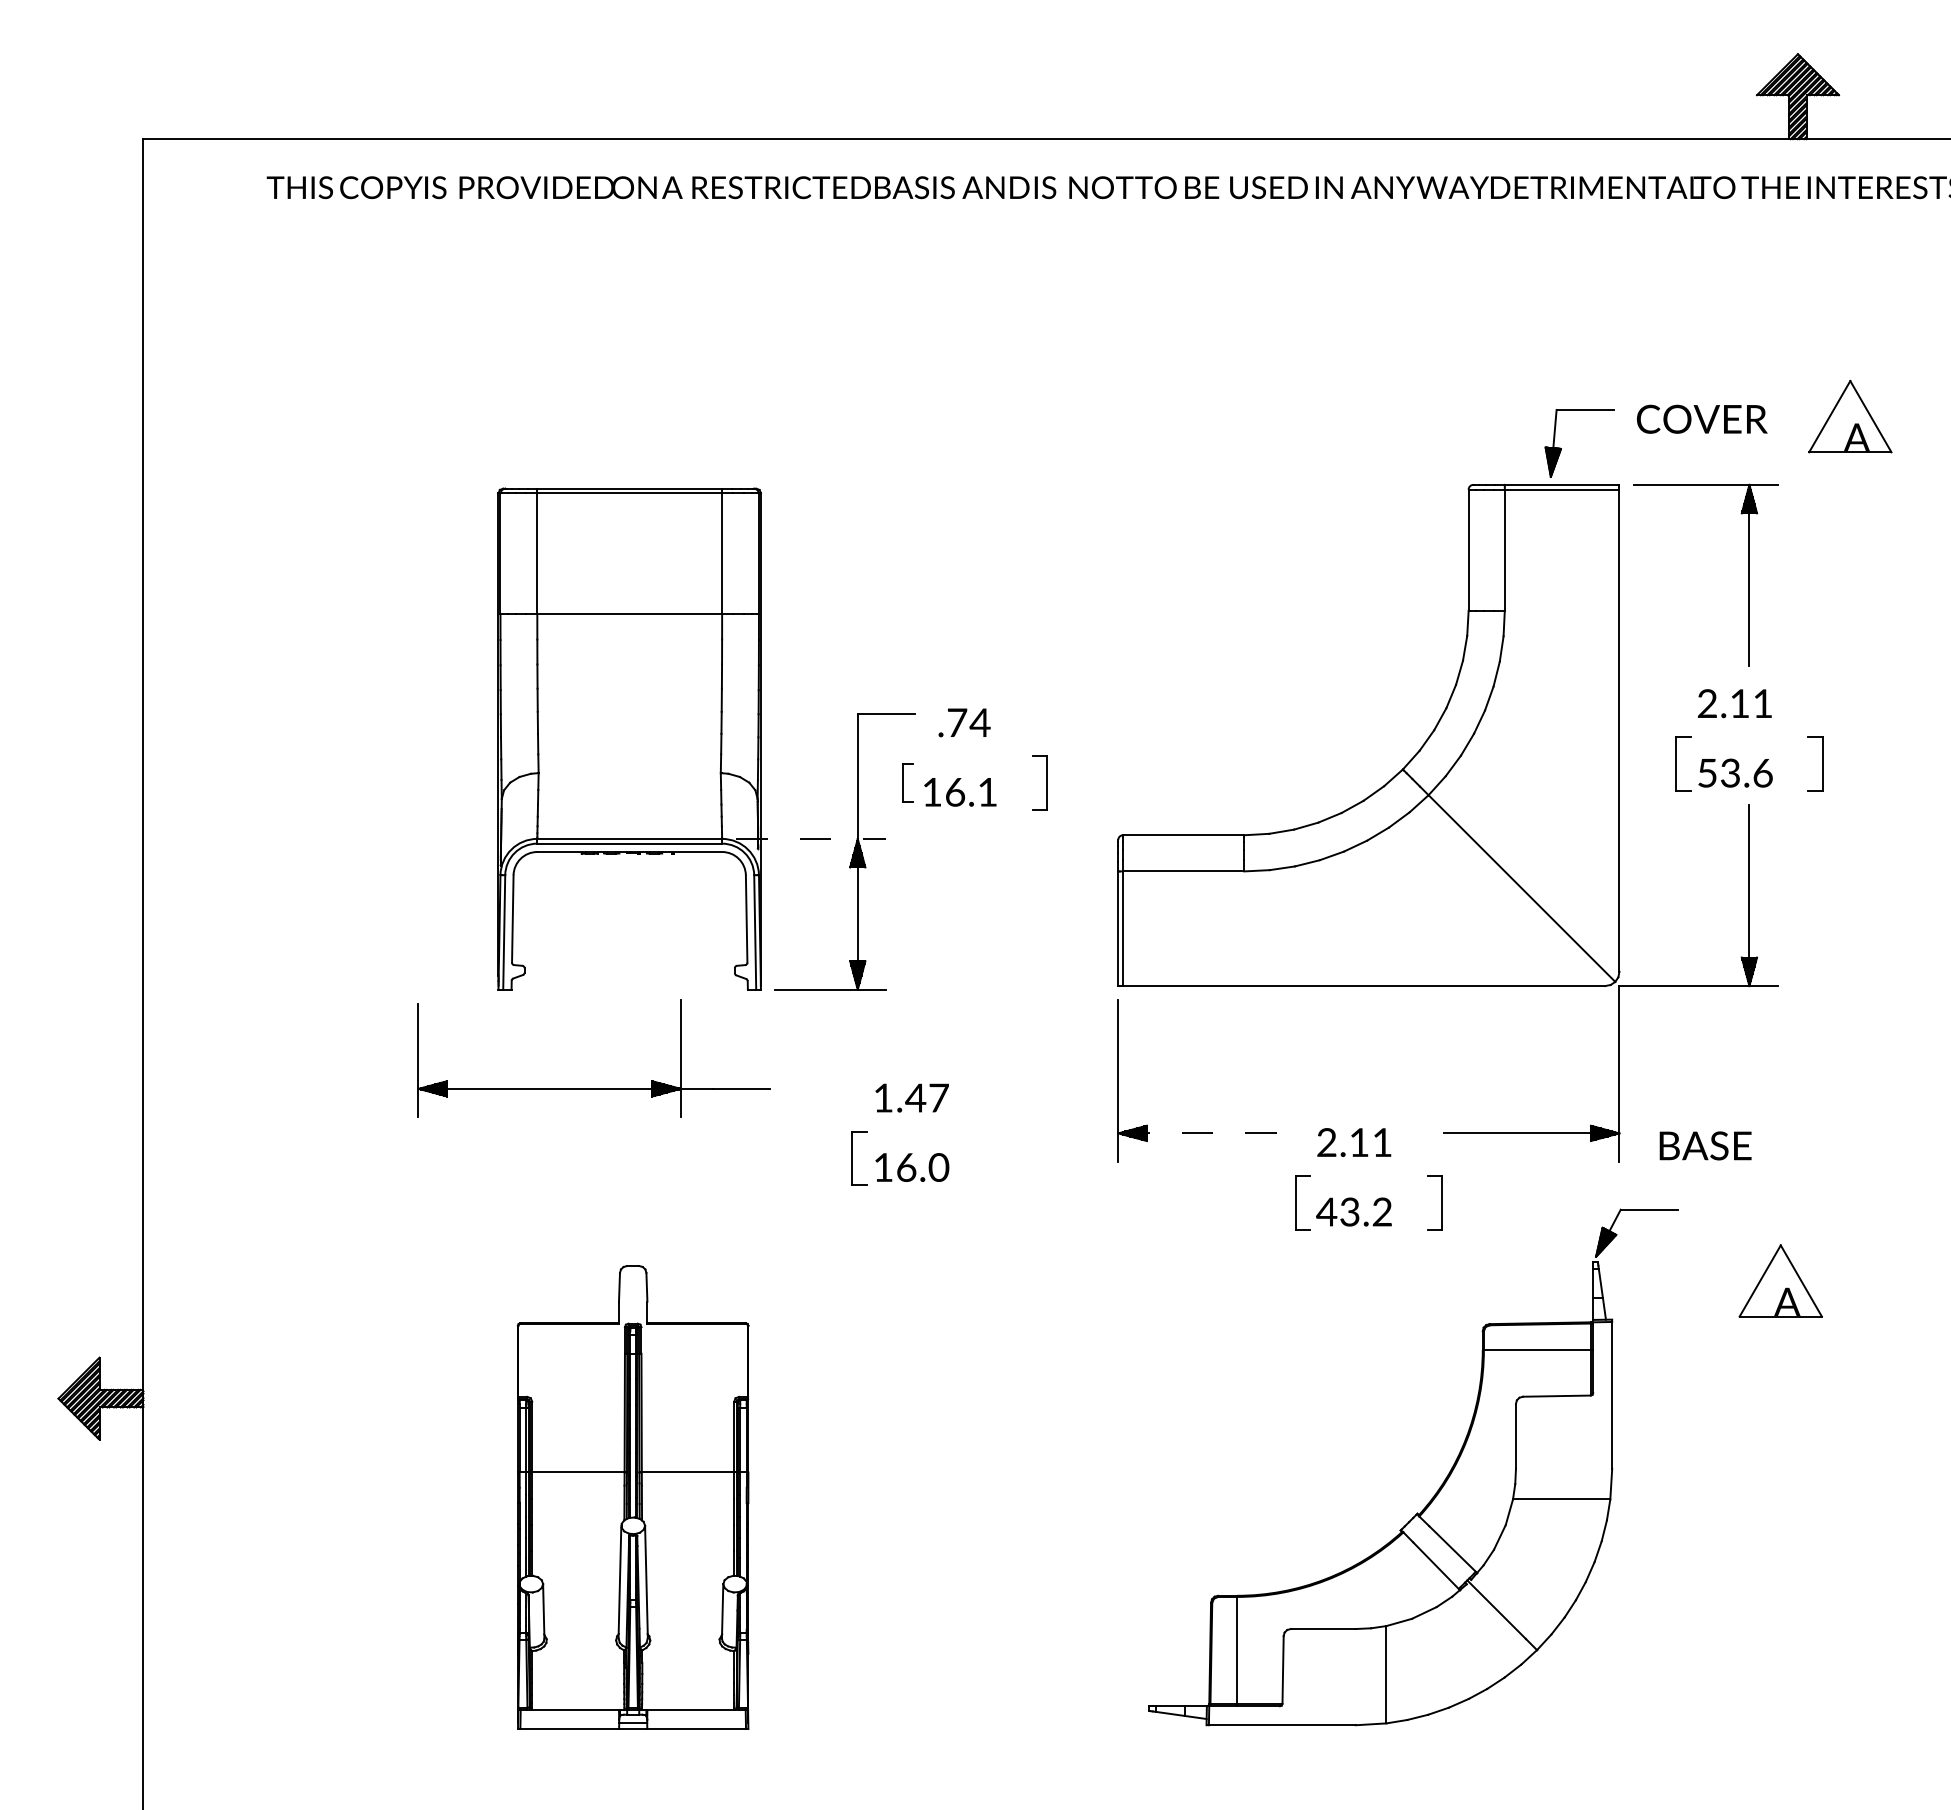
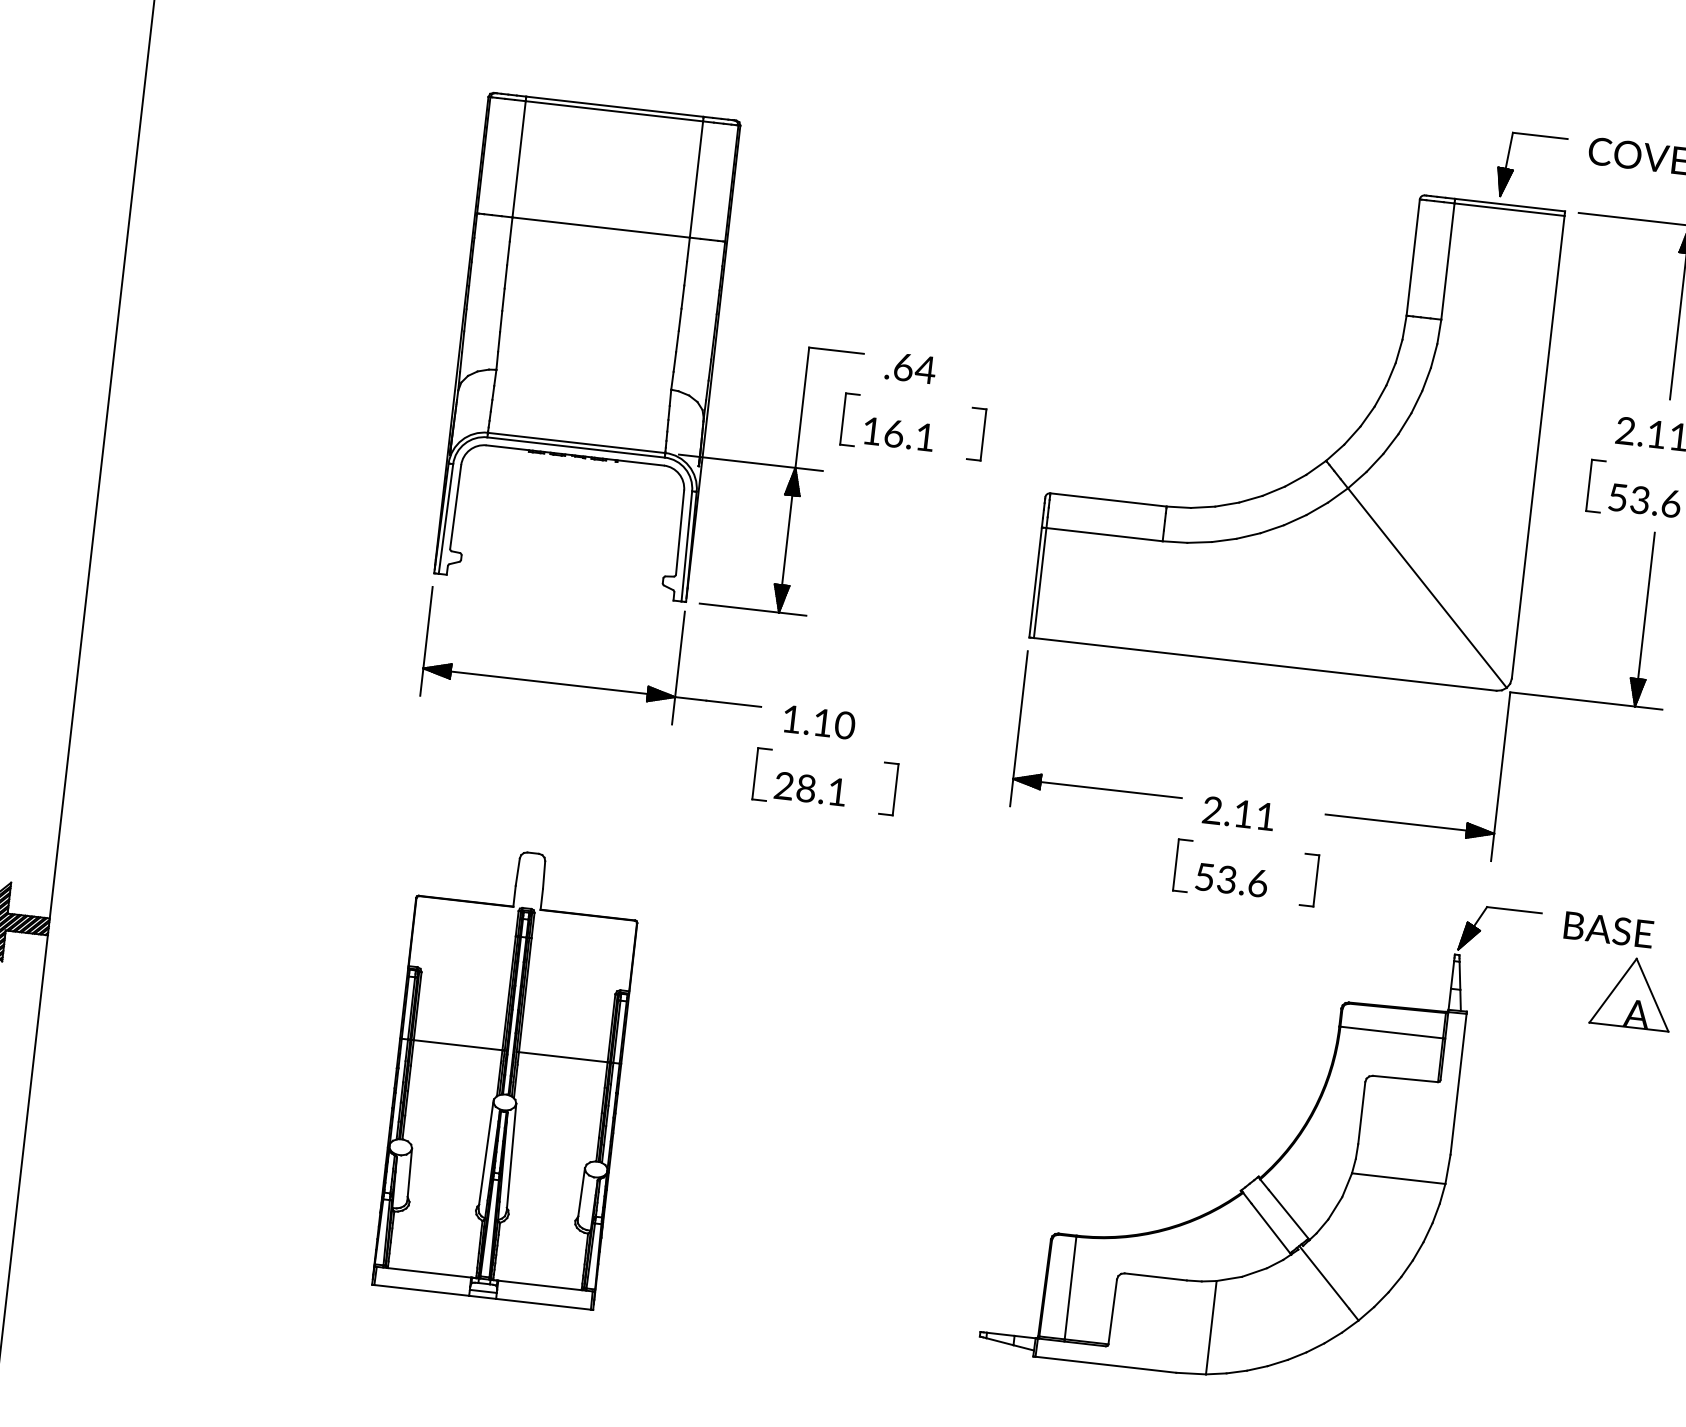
text: (957, 722) -> (903, 367), .74 -> .64
part: (907, 782) -> (849, 419), size x1.43
line: (811, 838) -> (751, 462), dashed -> solid
part: (593, 1088) -> (591, 687), moved
text: (927, 1097) -> (834, 723), 1.47 -> 1.10
line: (1206, 1133) -> (1097, 788), dashed -> solid
text: (1705, 1145) -> (1608, 929), moved
part: (998, 1158) -> (895, 789), added
text: (911, 1167) -> (811, 789), 16.0 -> 28.1
text: (1354, 1211) -> (1231, 879), 43.2 -> 53.6

